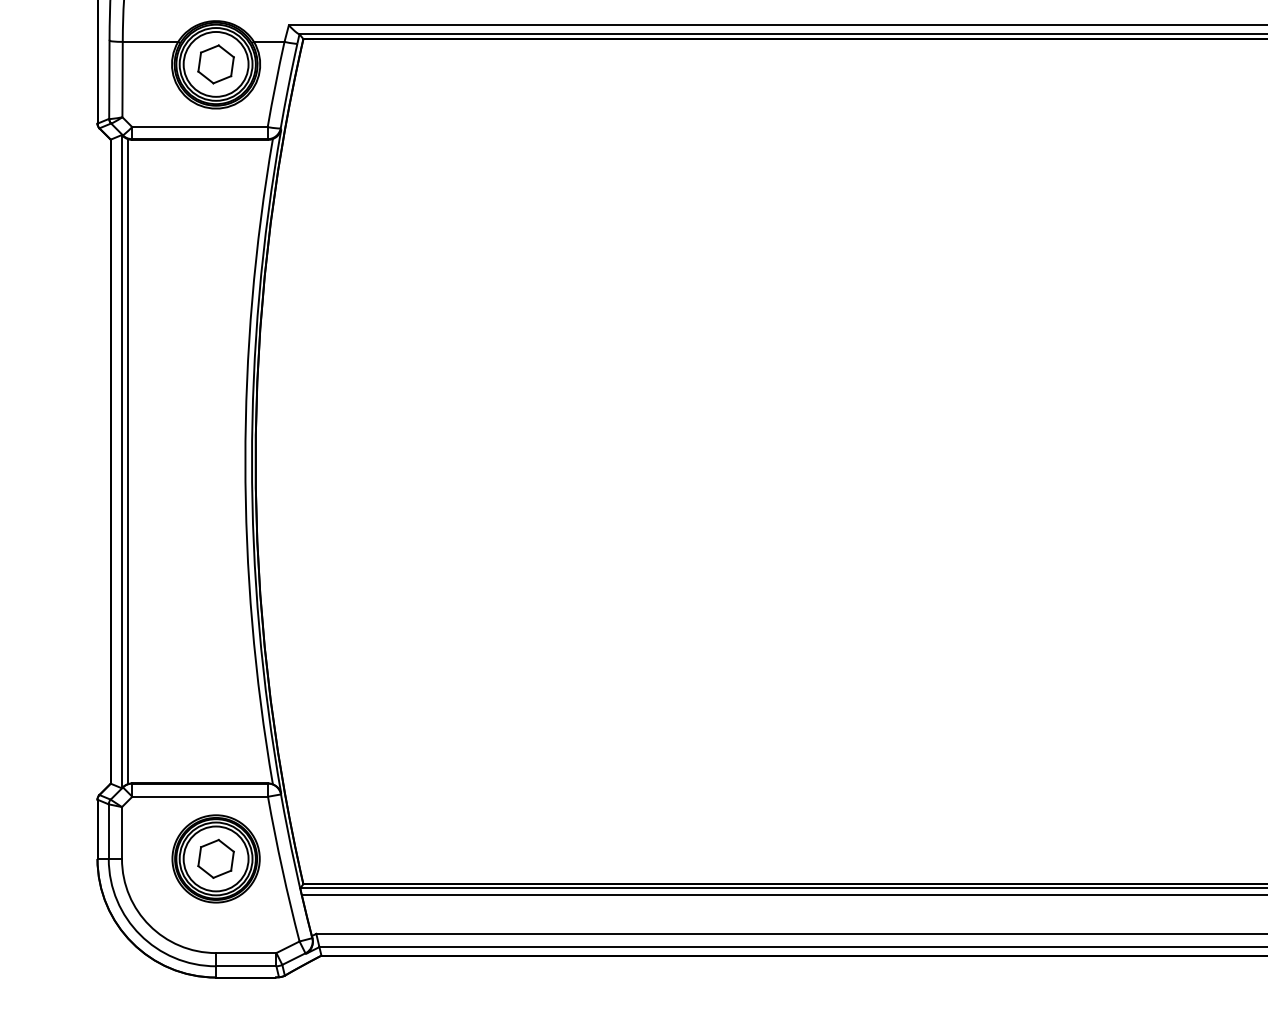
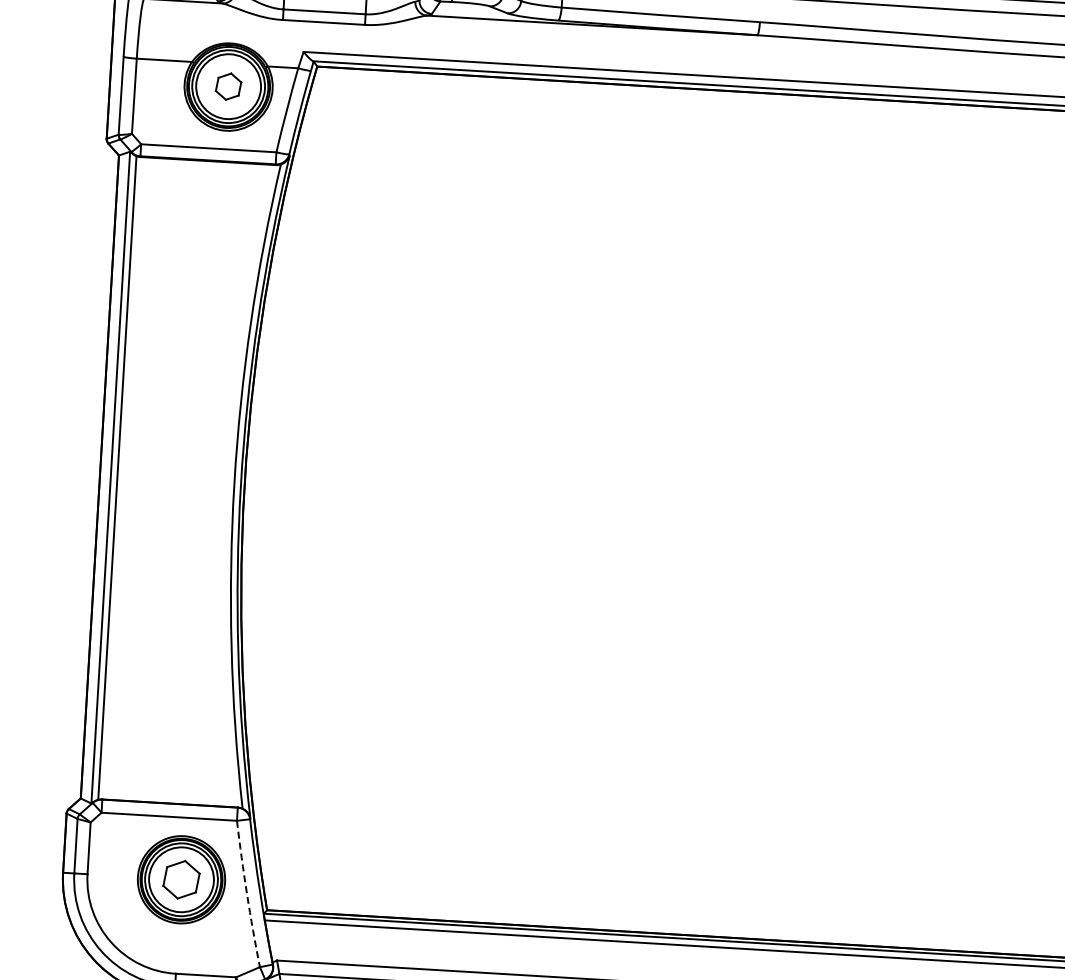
part: (215, 64) -> (228, 86), size x0.7
arc: (282, 869) -> (247, 894), solid -> dashed

